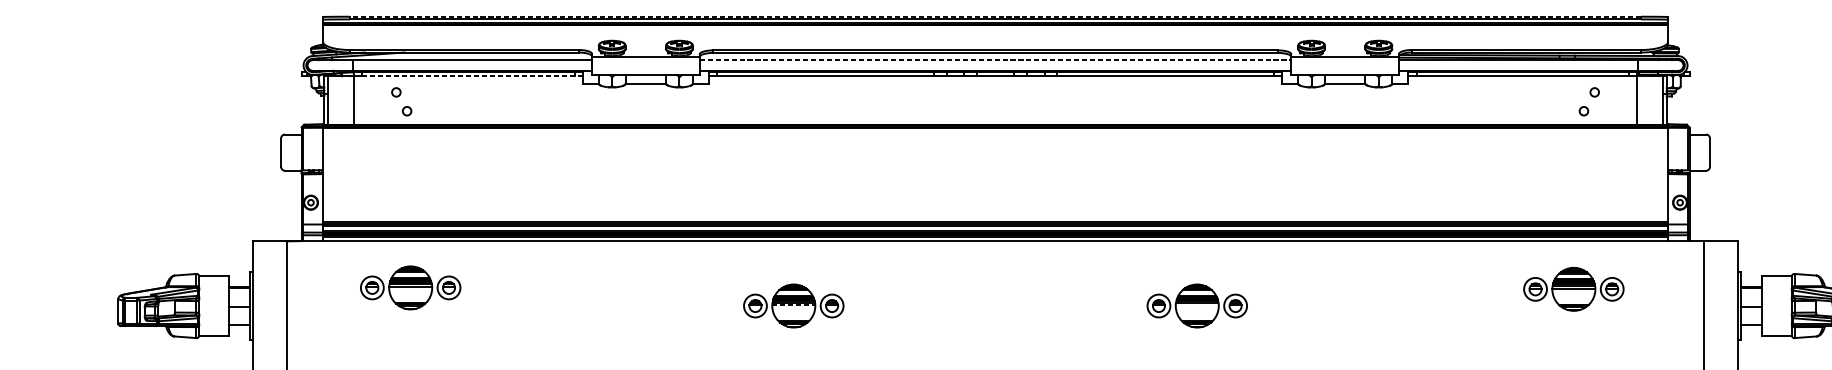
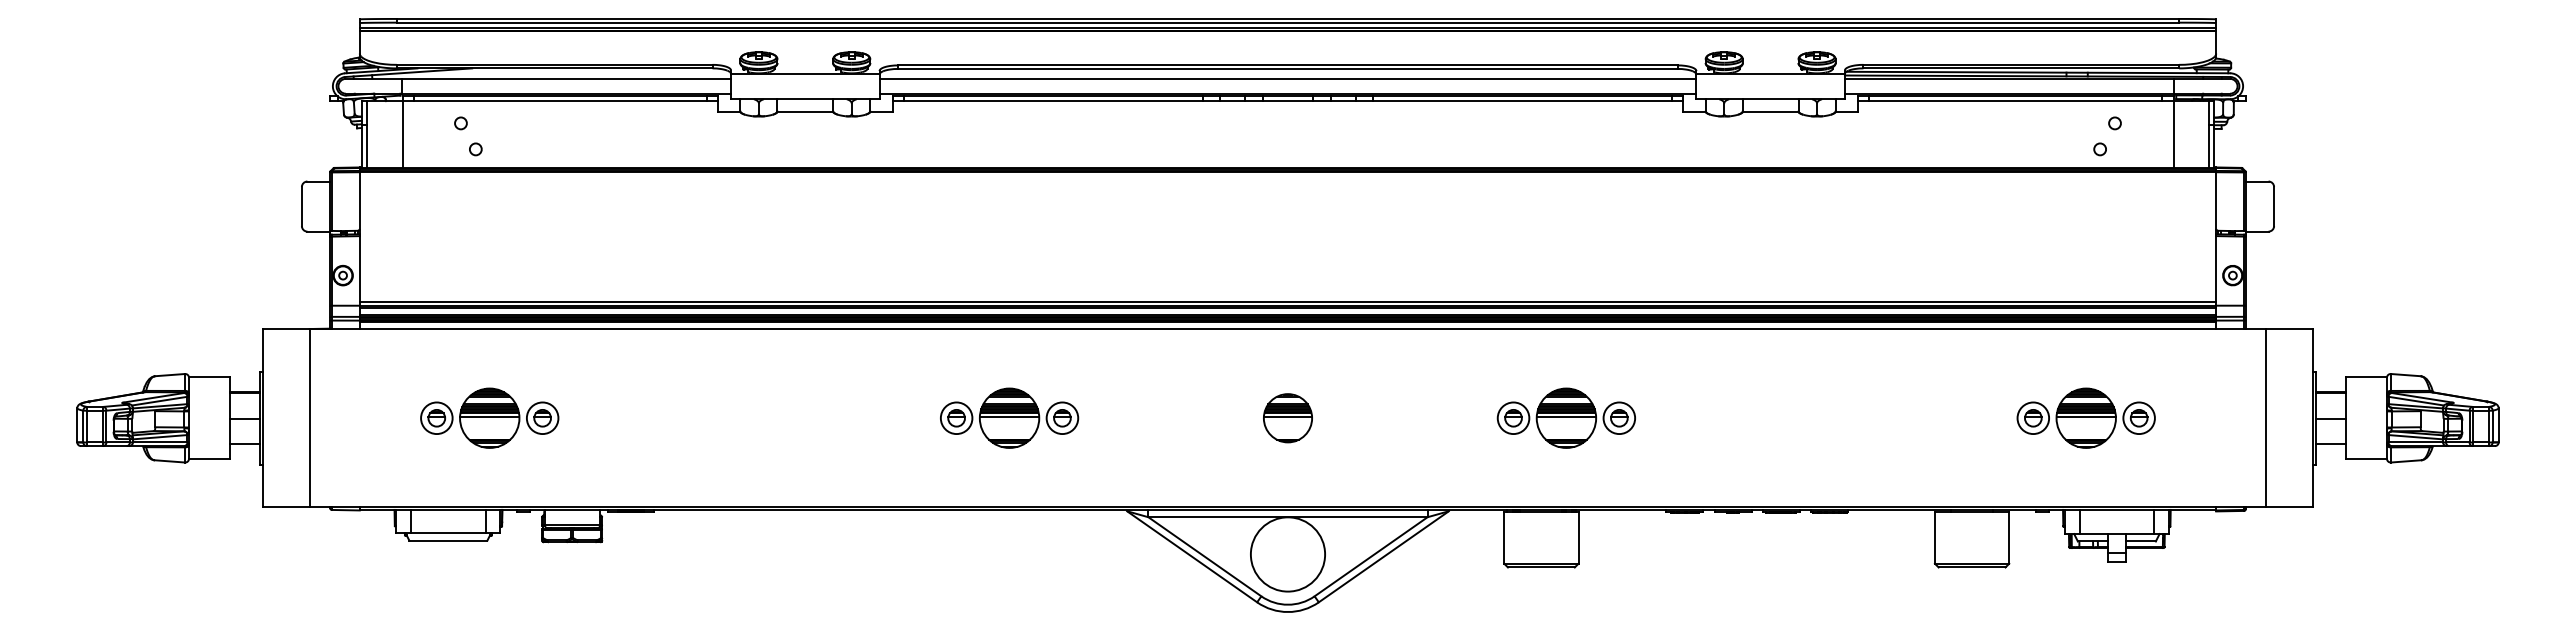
line: (995, 16) -> (1287, 18), dashed -> solid
line: (995, 59) -> (1288, 78), dashed -> solid
line: (472, 76) -> (565, 101), dashed -> solid
part: (410, 287) -> (489, 417), moved
part: (1573, 288) -> (2085, 417), moved
line: (793, 305) -> (1009, 417), dashed -> solid
line: (1197, 305) -> (1566, 417), added
part: (995, 306) -> (1287, 418), added

